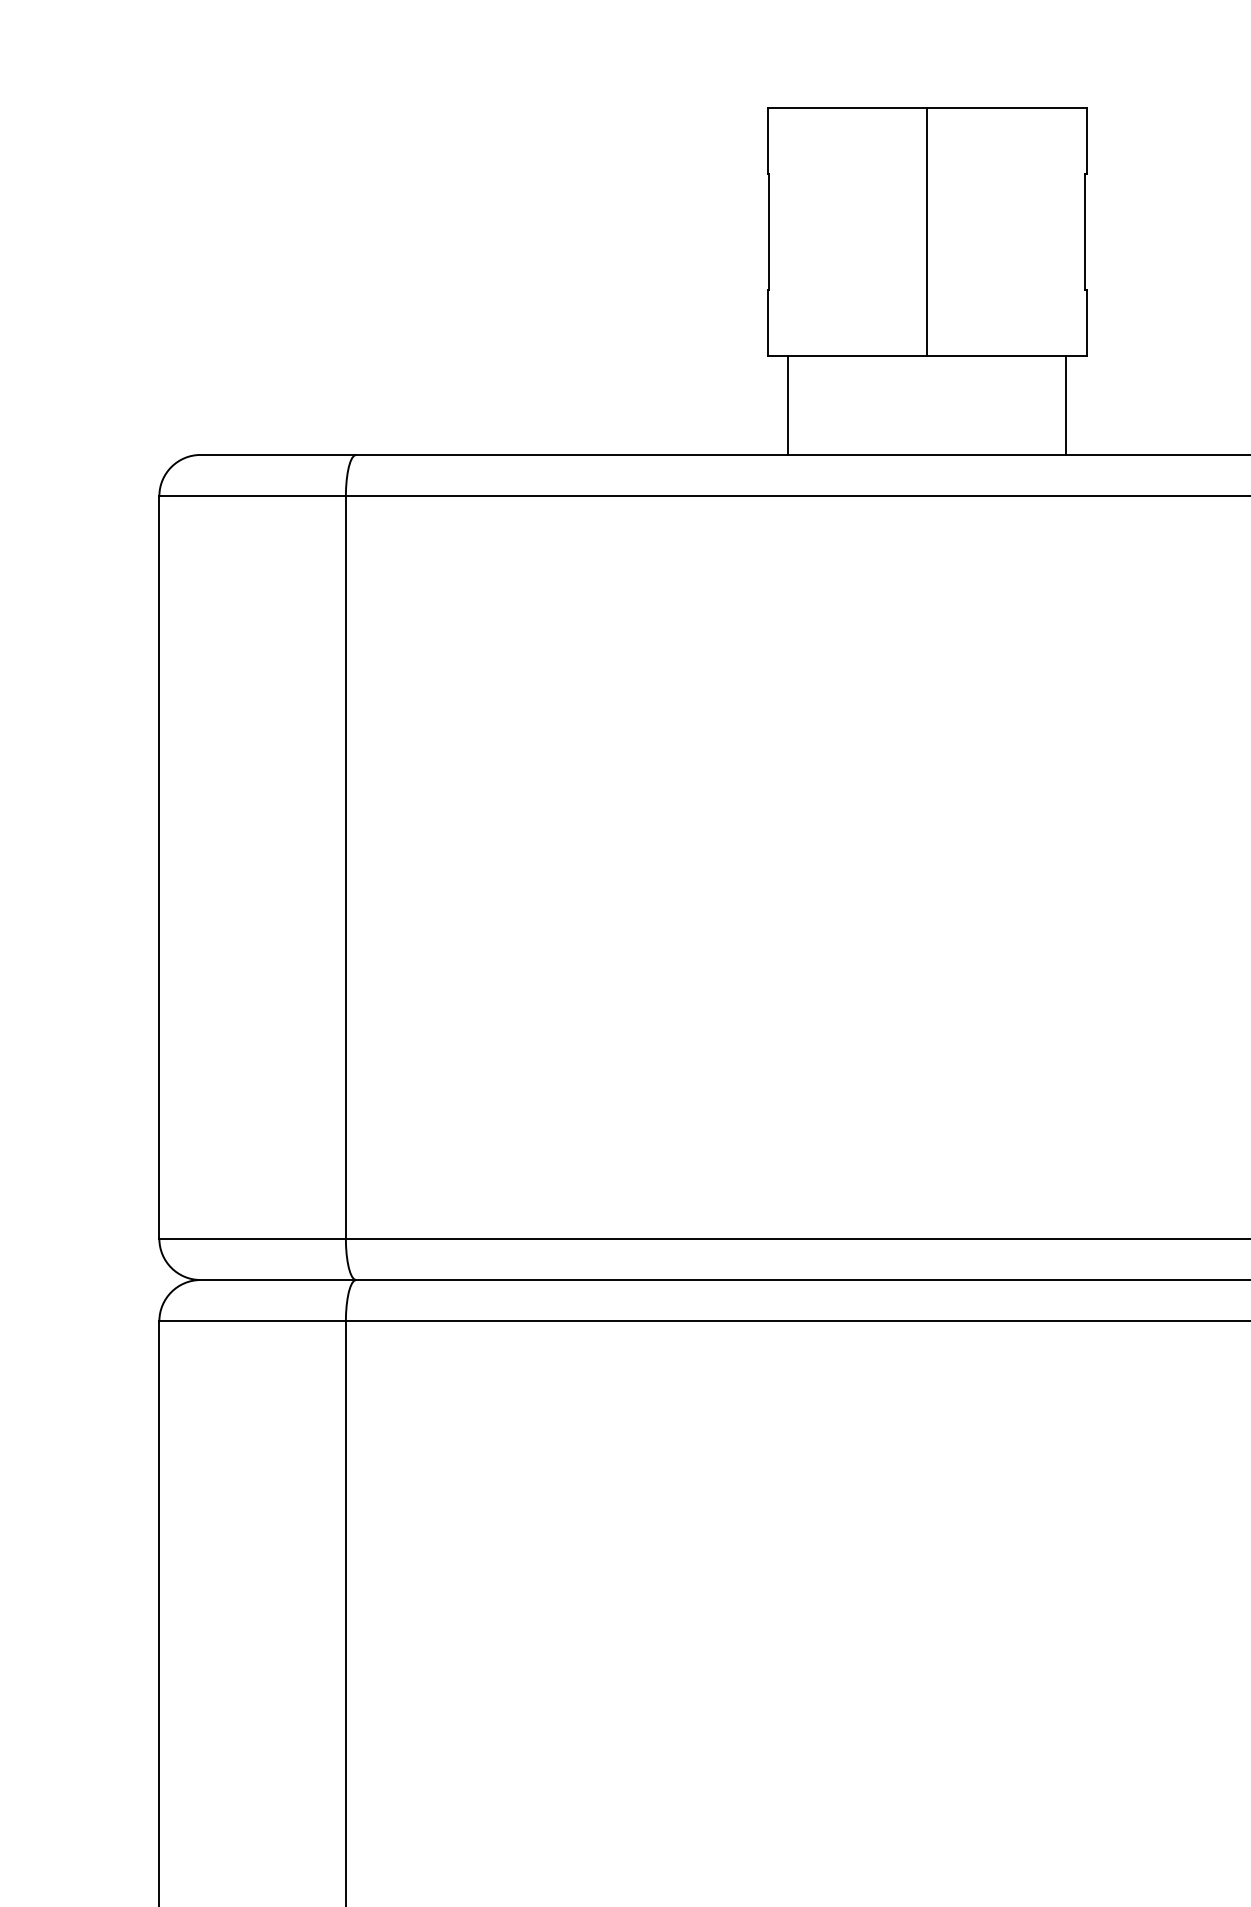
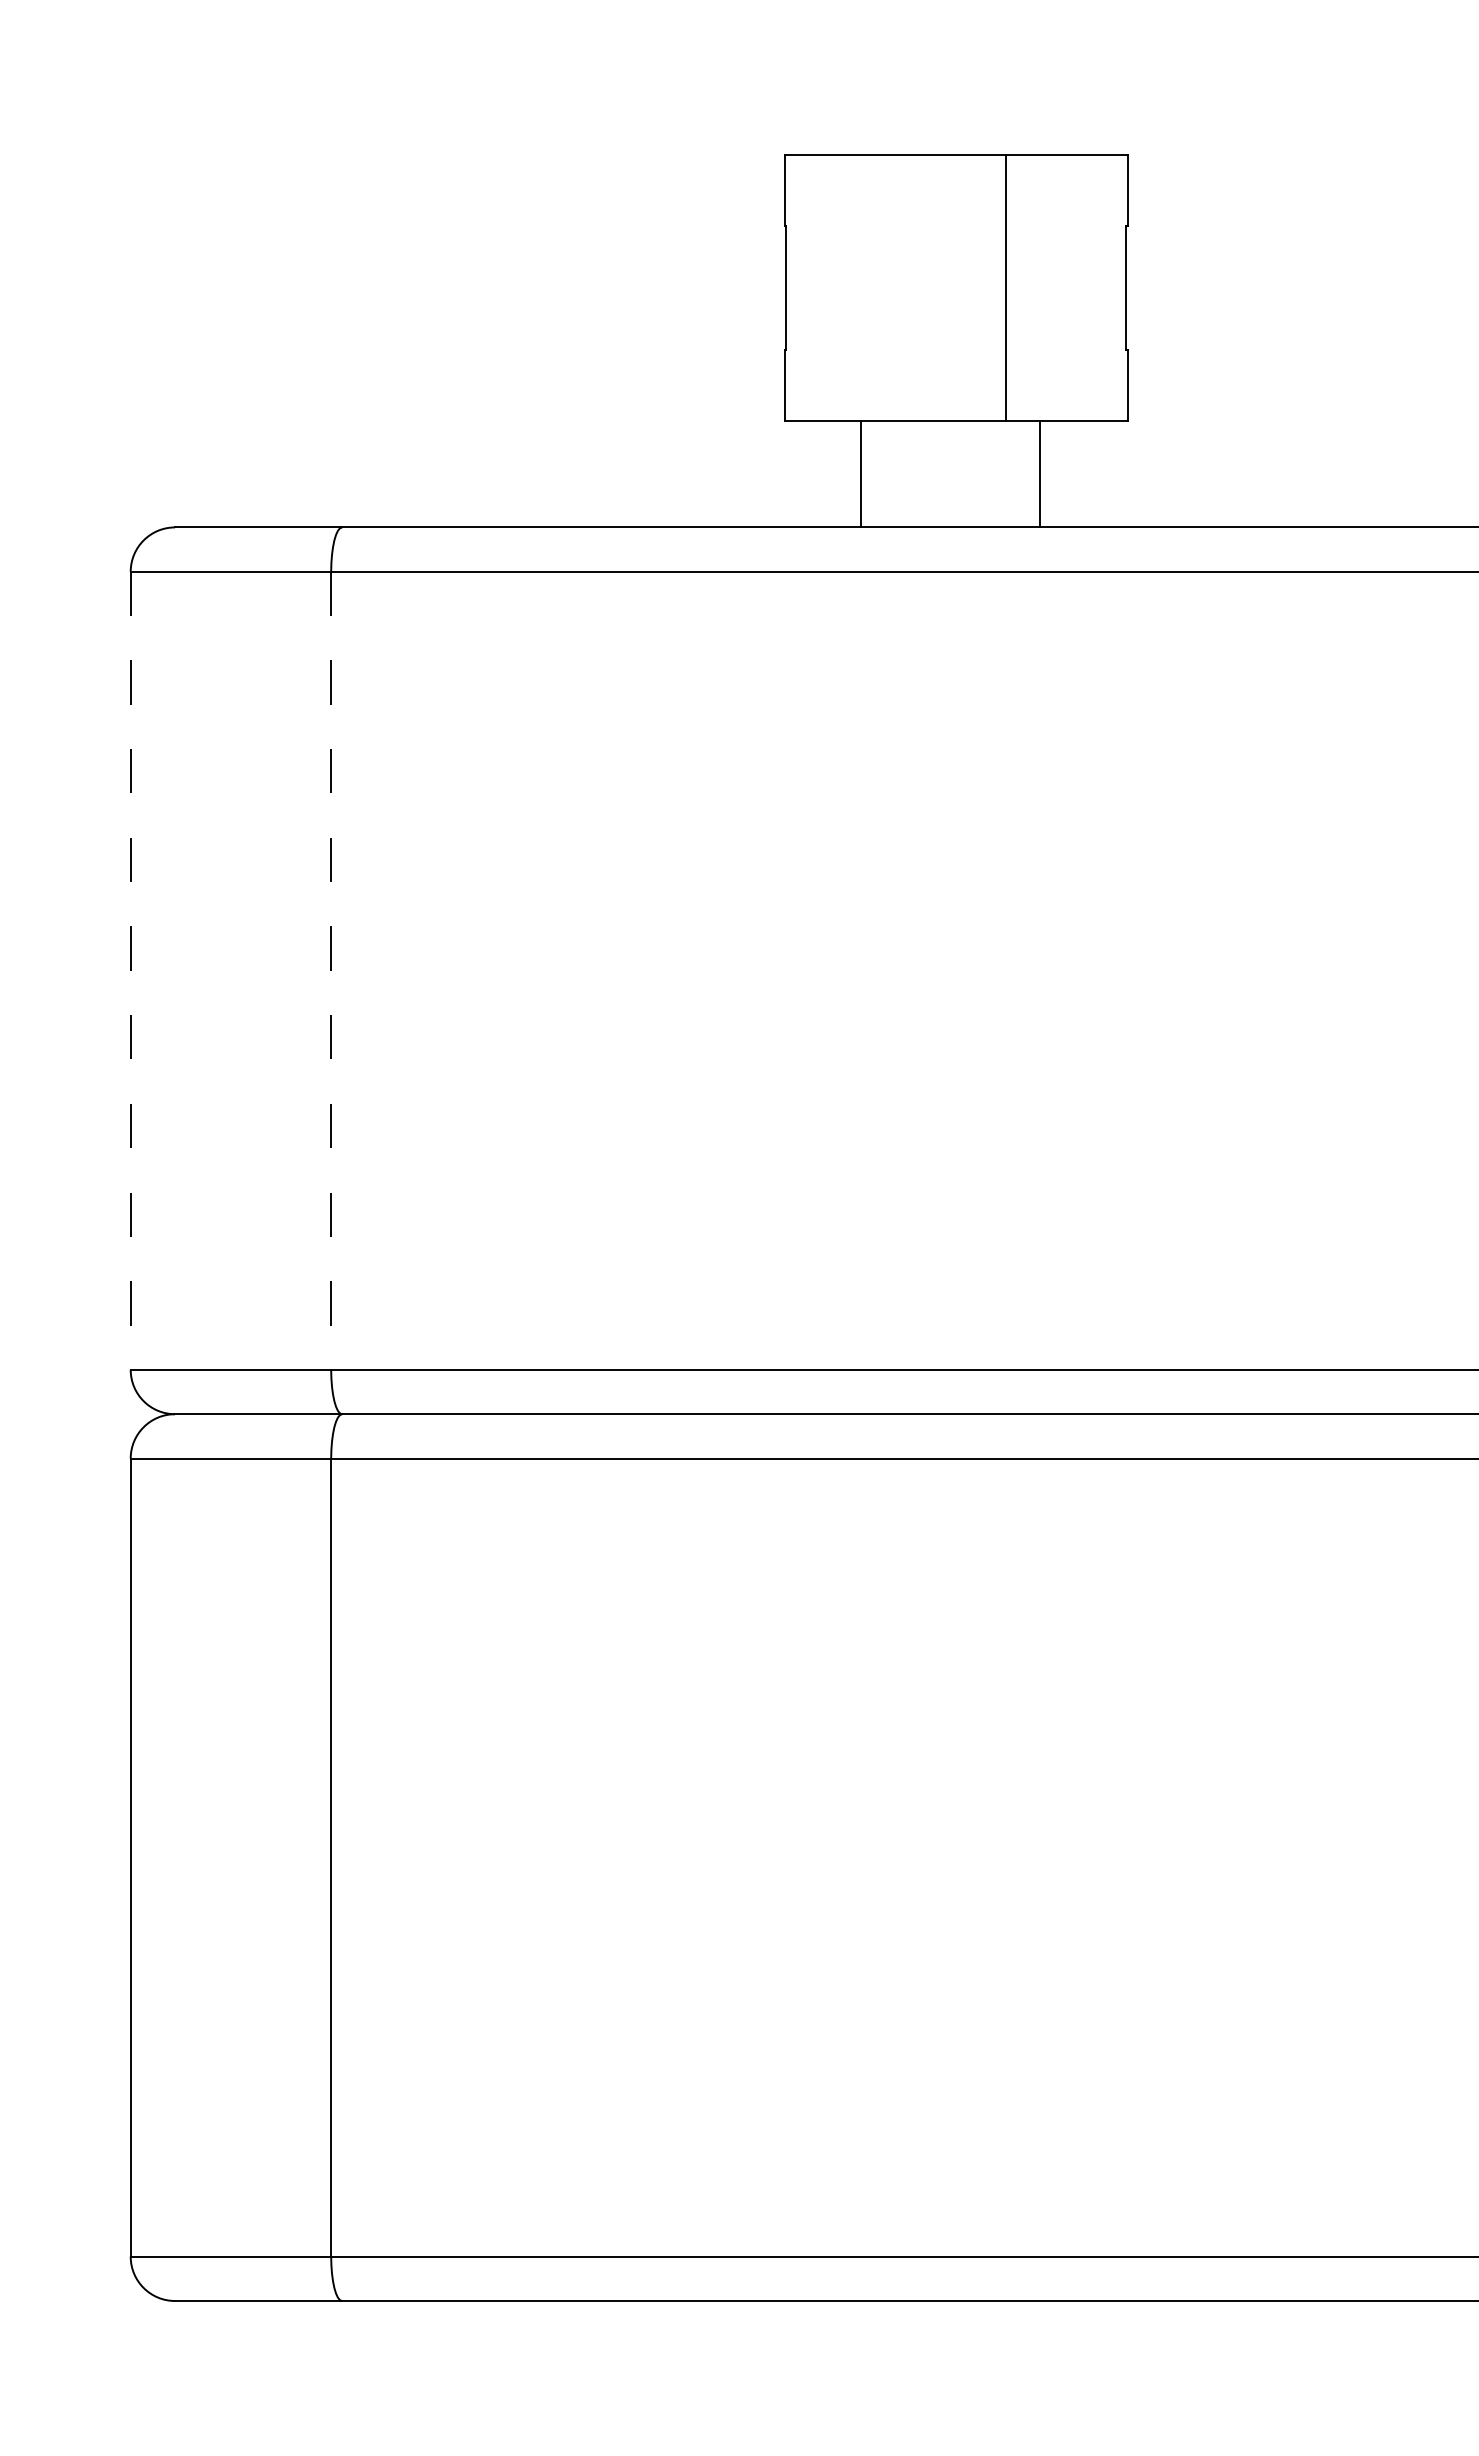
line: (927, 231) -> (1006, 287), moved
line: (788, 405) -> (860, 474), moved
line: (1066, 405) -> (1039, 474), moved
line: (159, 868) -> (130, 971), solid -> dashed
line: (346, 868) -> (331, 971), solid -> dashed

